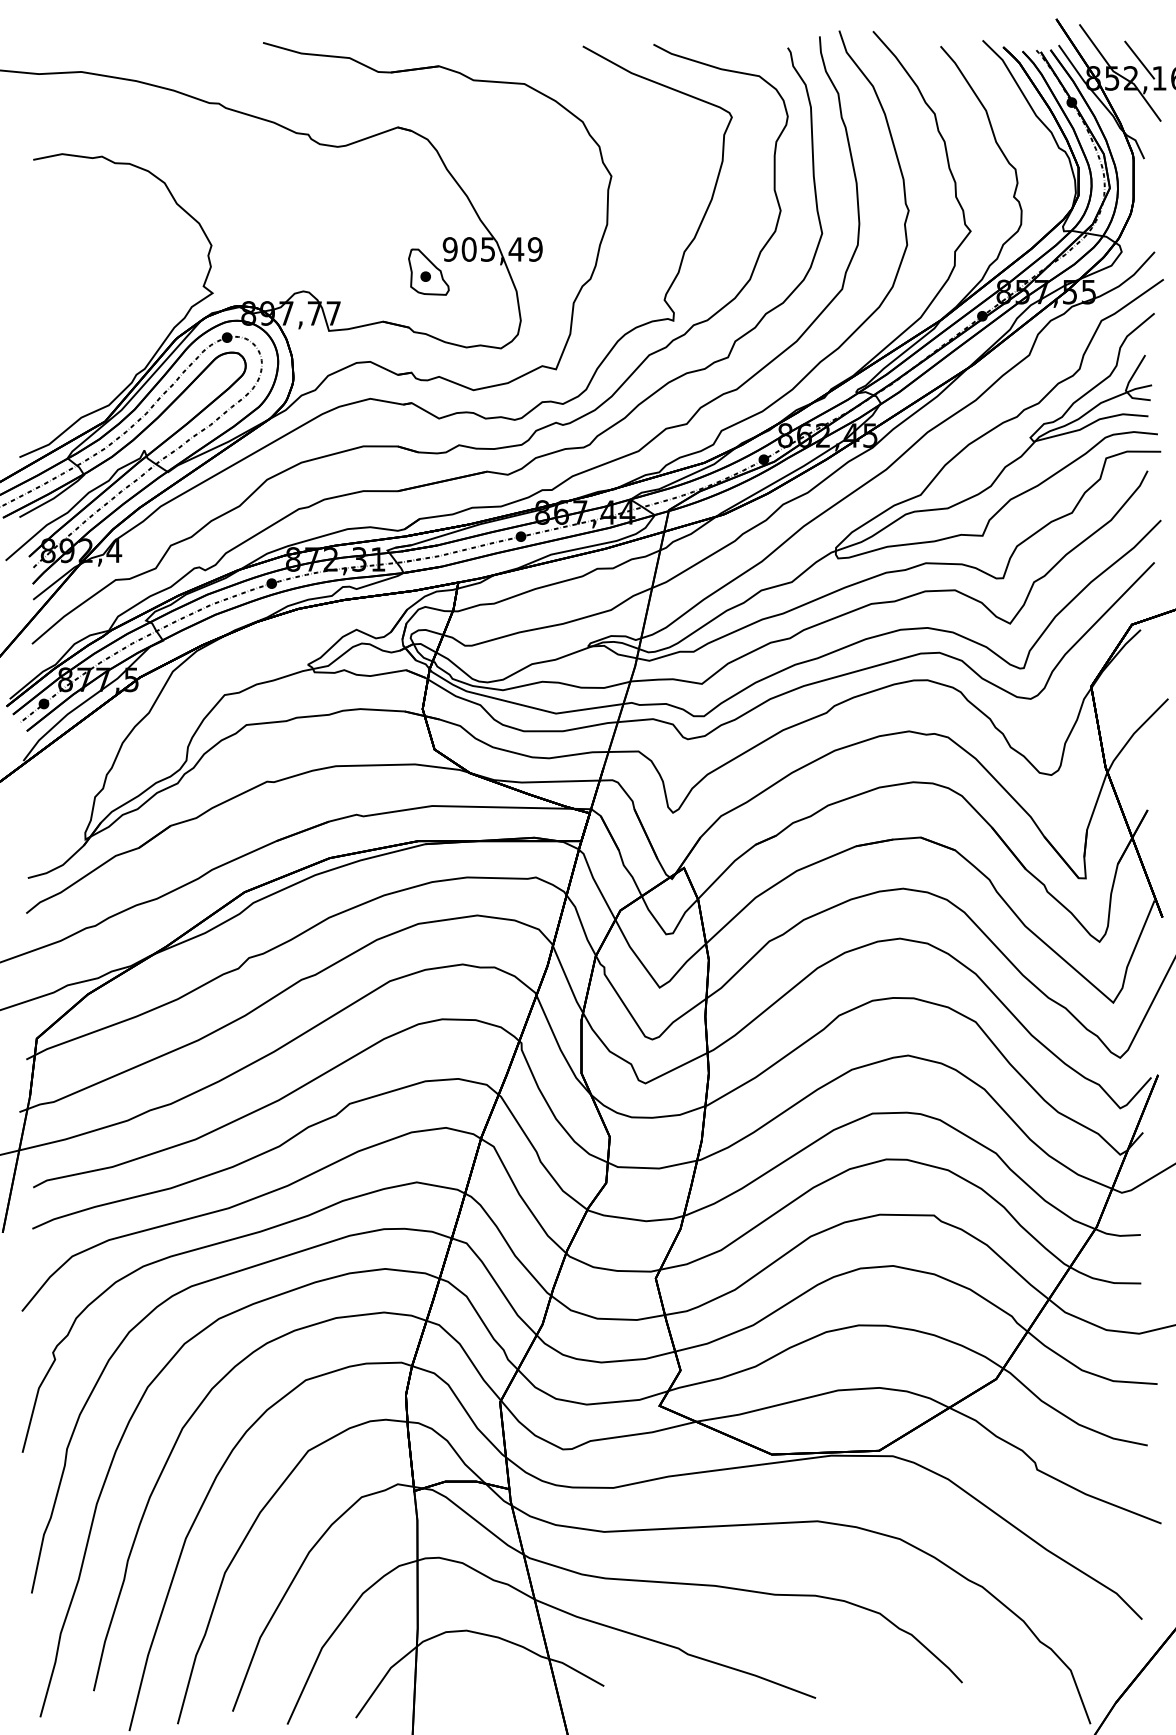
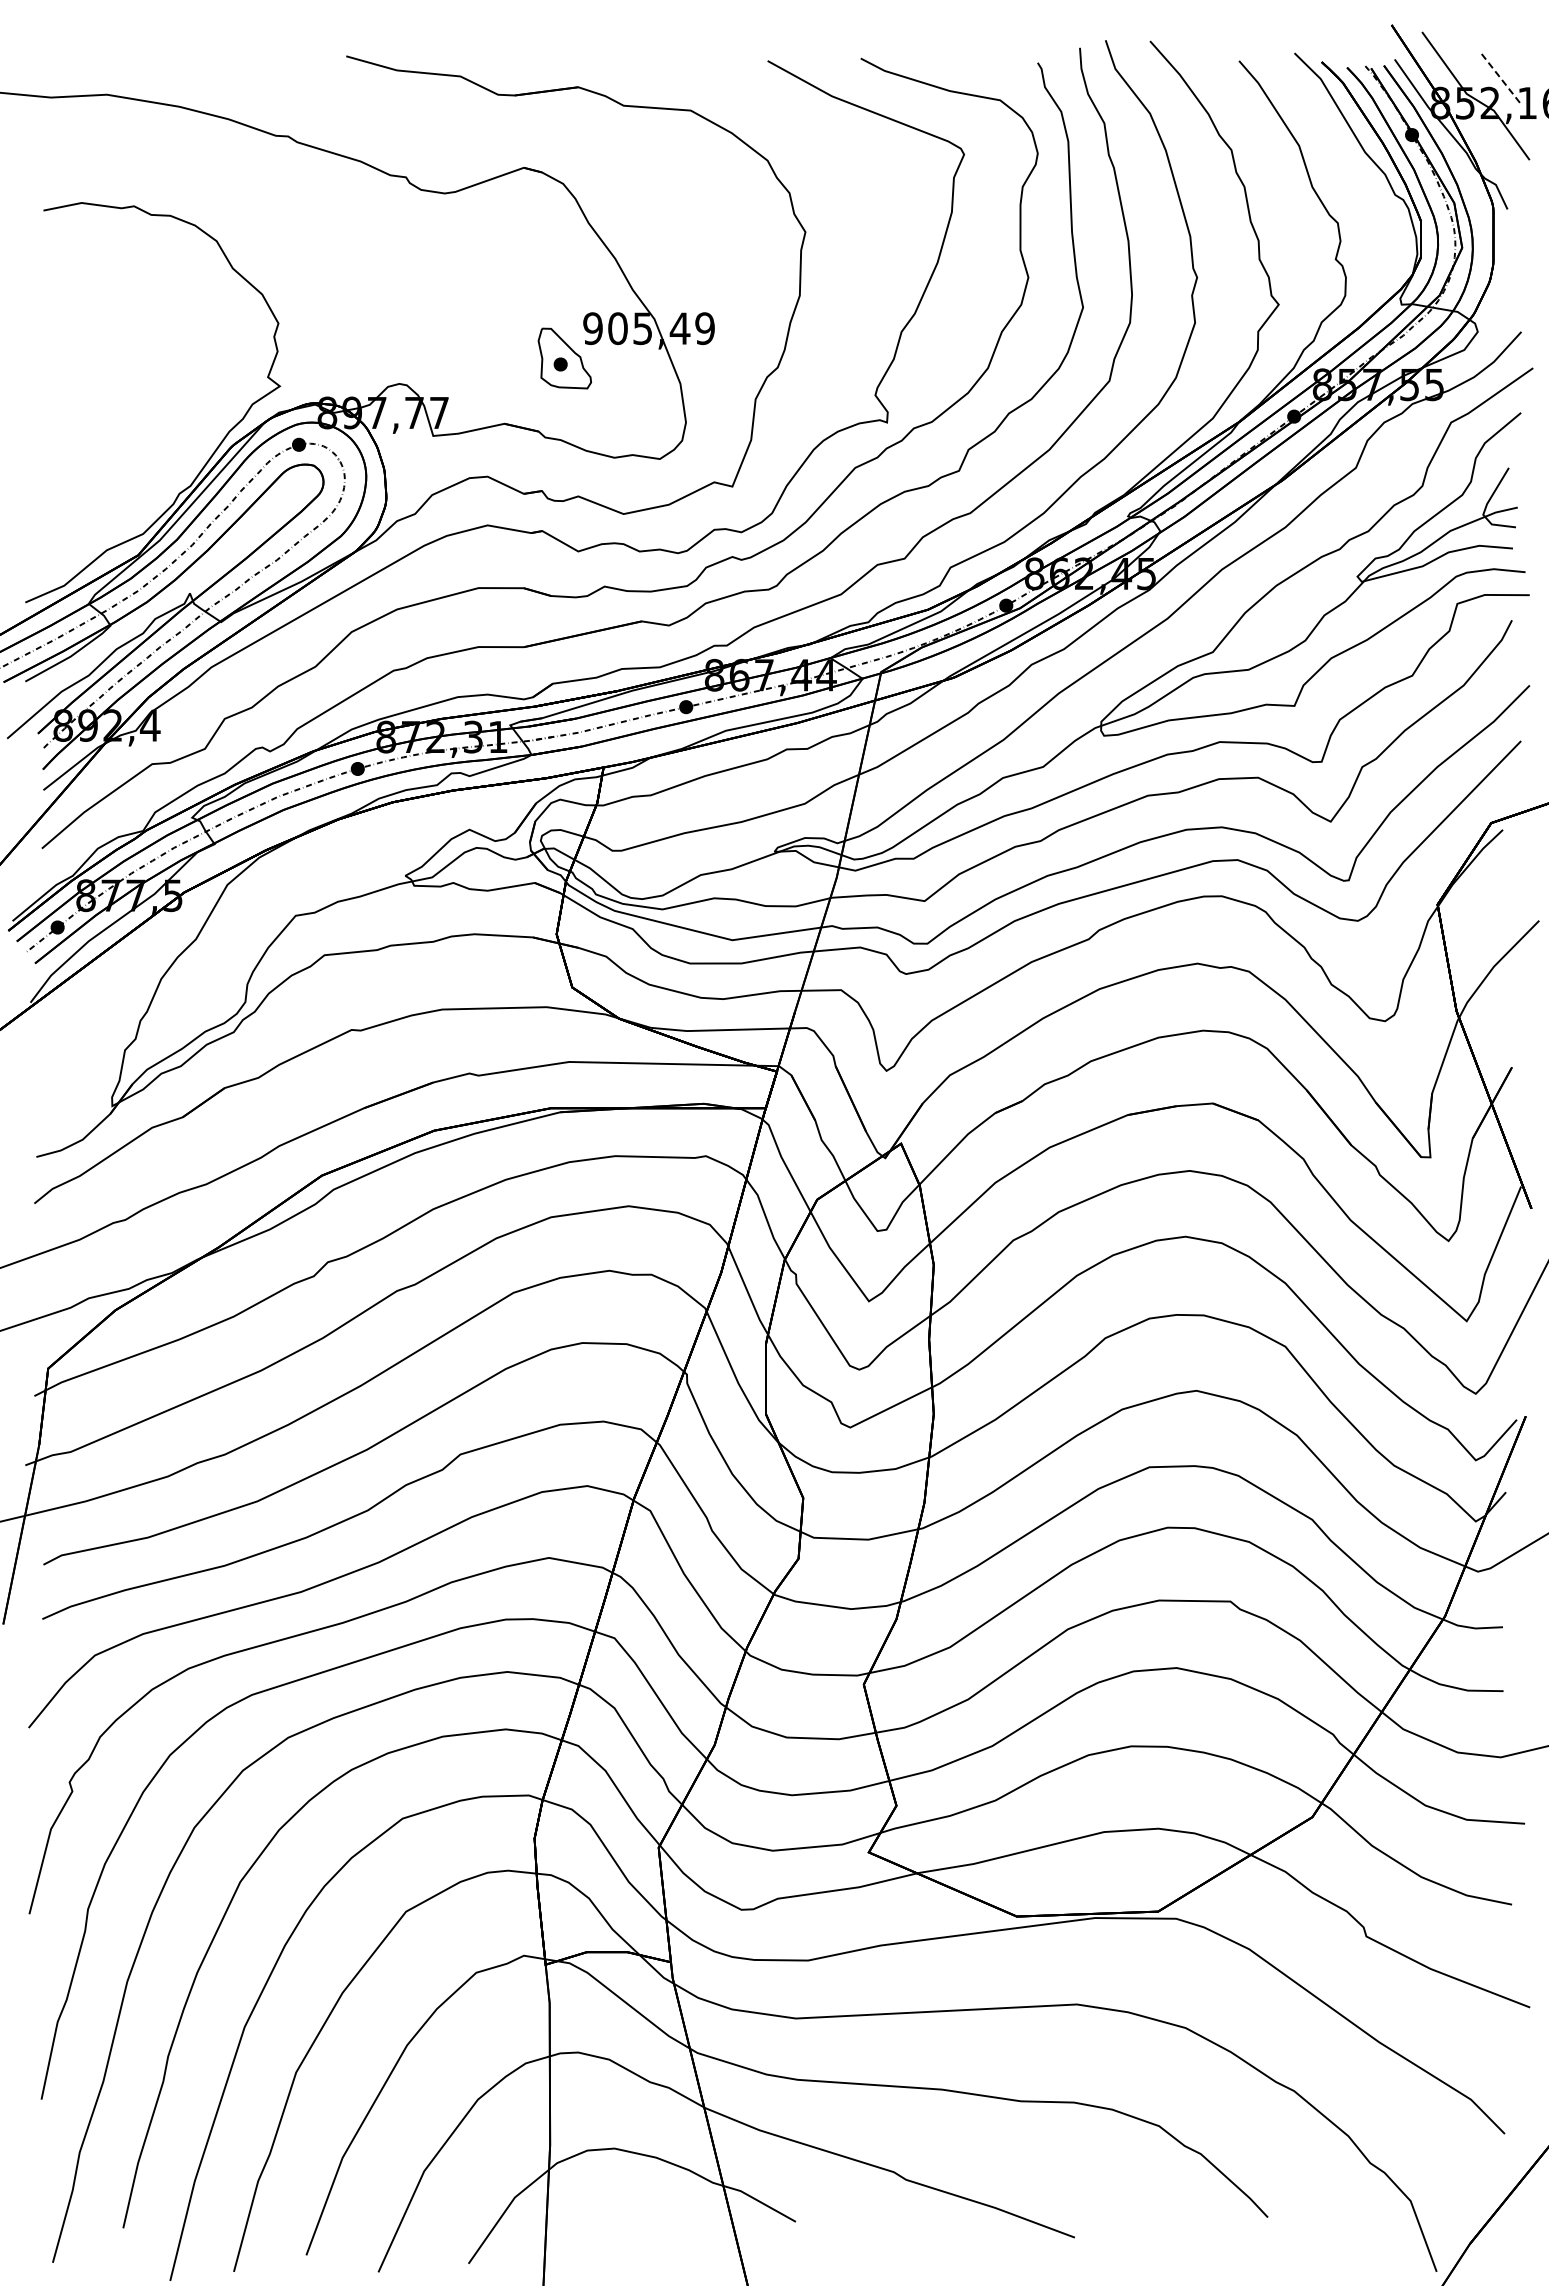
line: (1139, 60) -> (1501, 79), solid -> dashed

